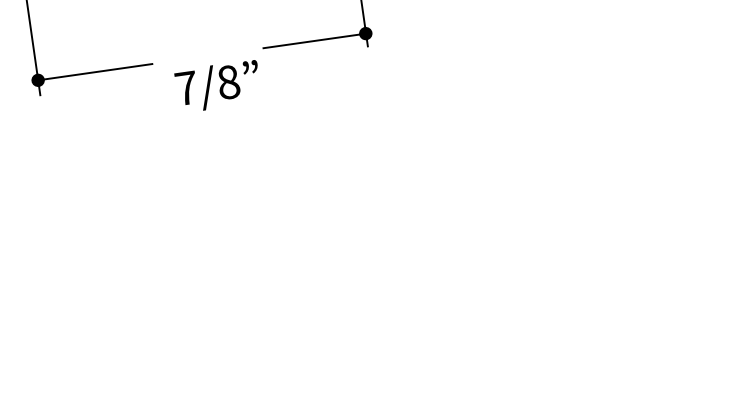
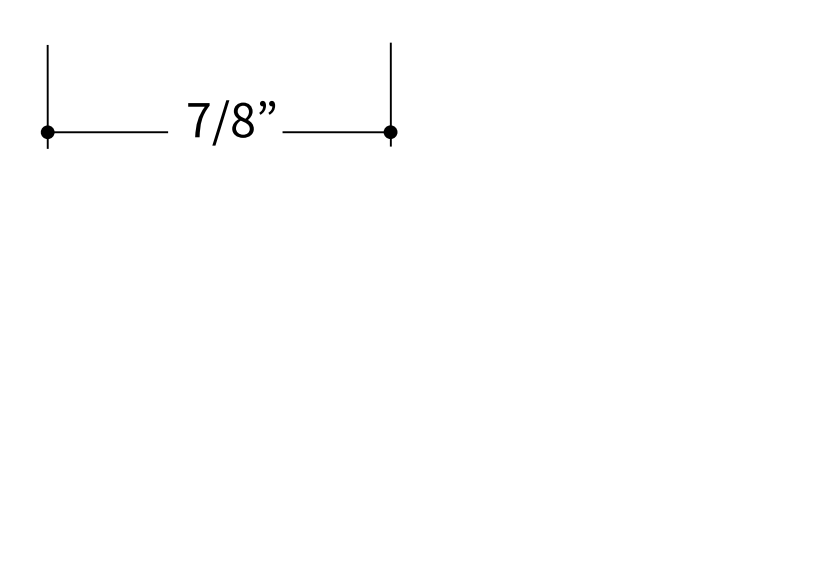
text: (218, 86) -> (231, 122), moved

